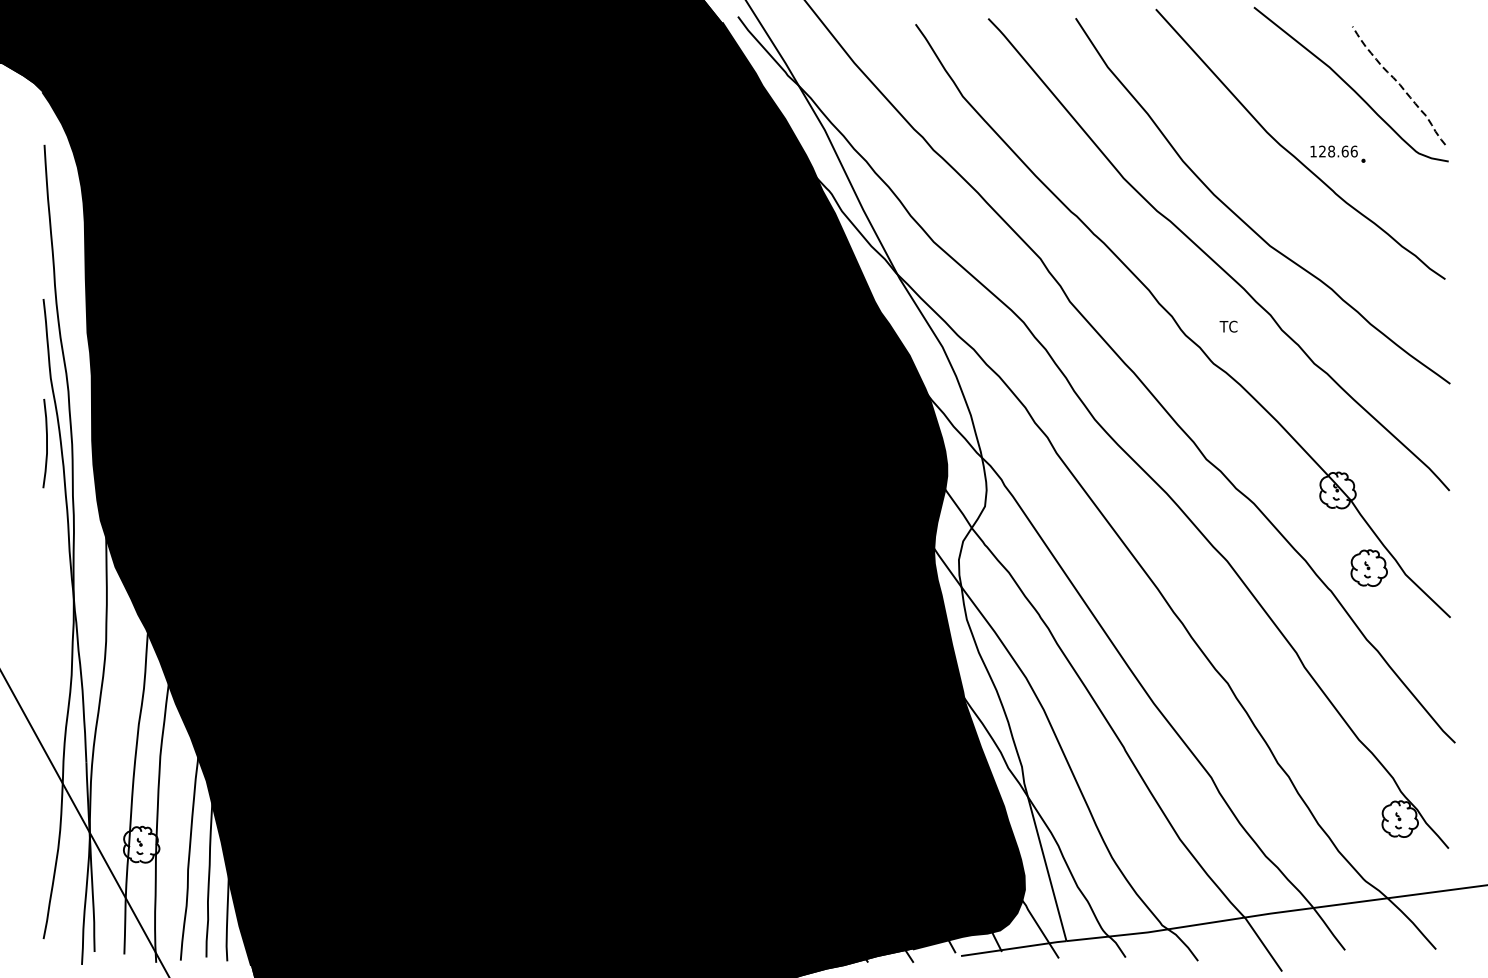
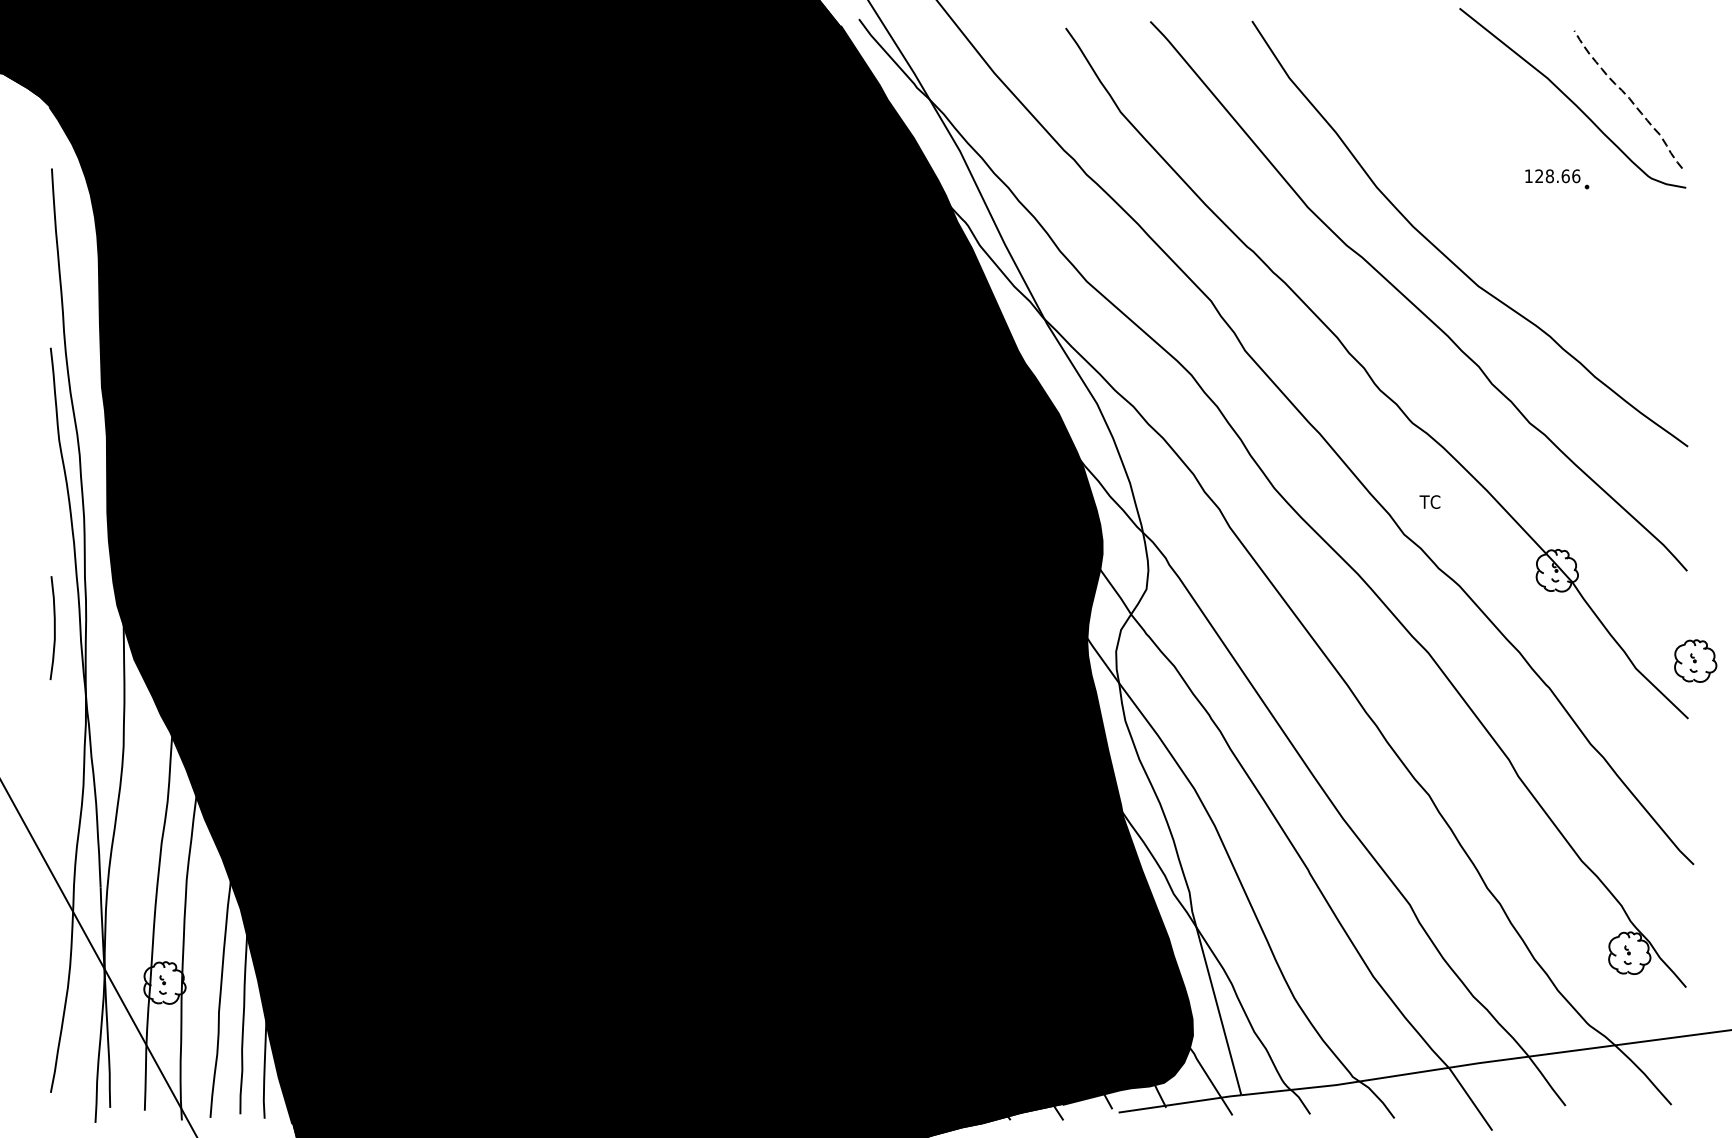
curve: (1294, 155) -> (1506, 180), removed
text: (1228, 326) -> (1429, 501), moved
curve: (45, 443) -> (53, 627), moved
part: (1369, 567) -> (1695, 660), moved

